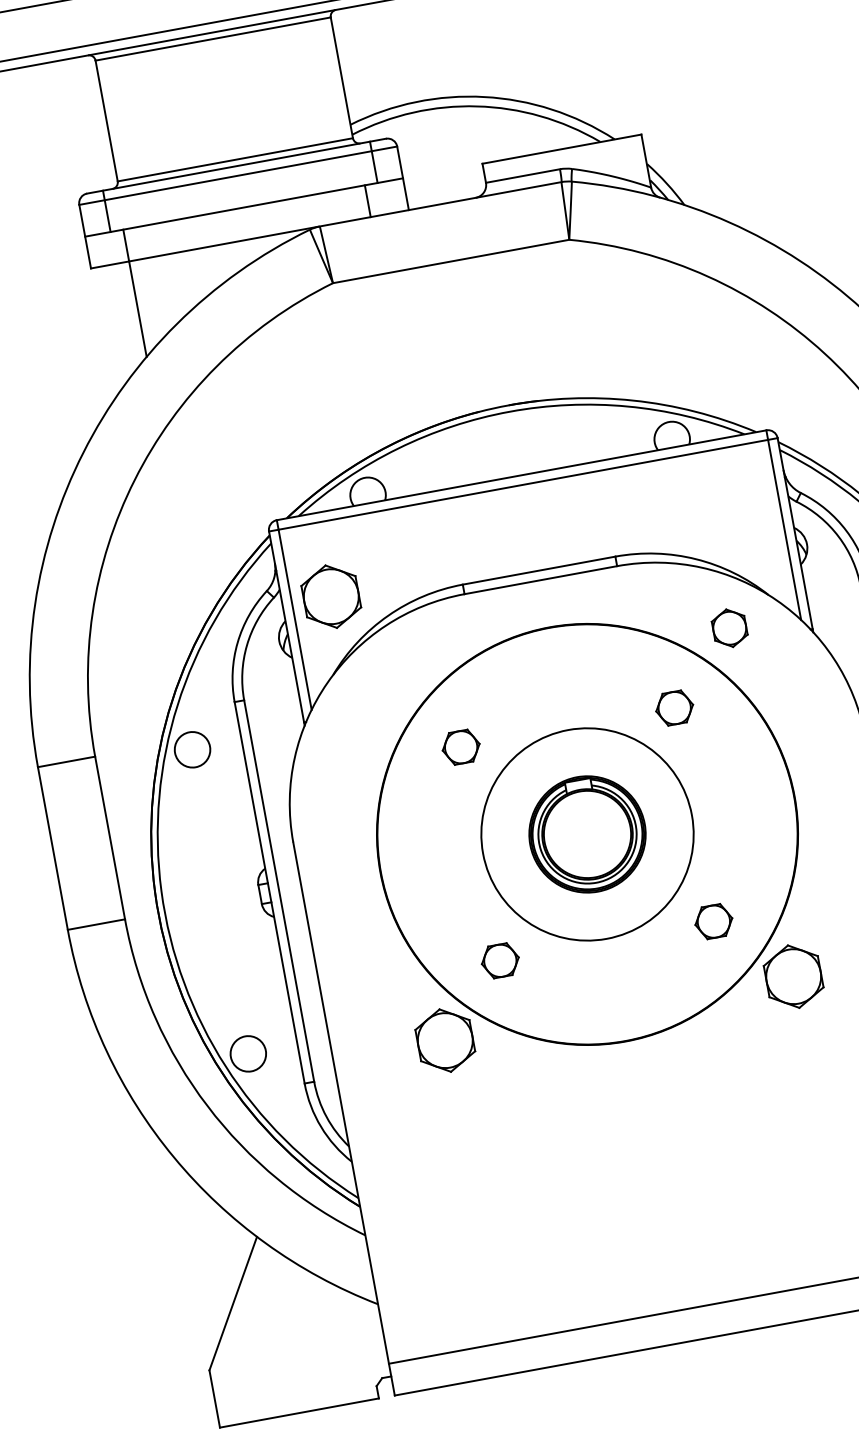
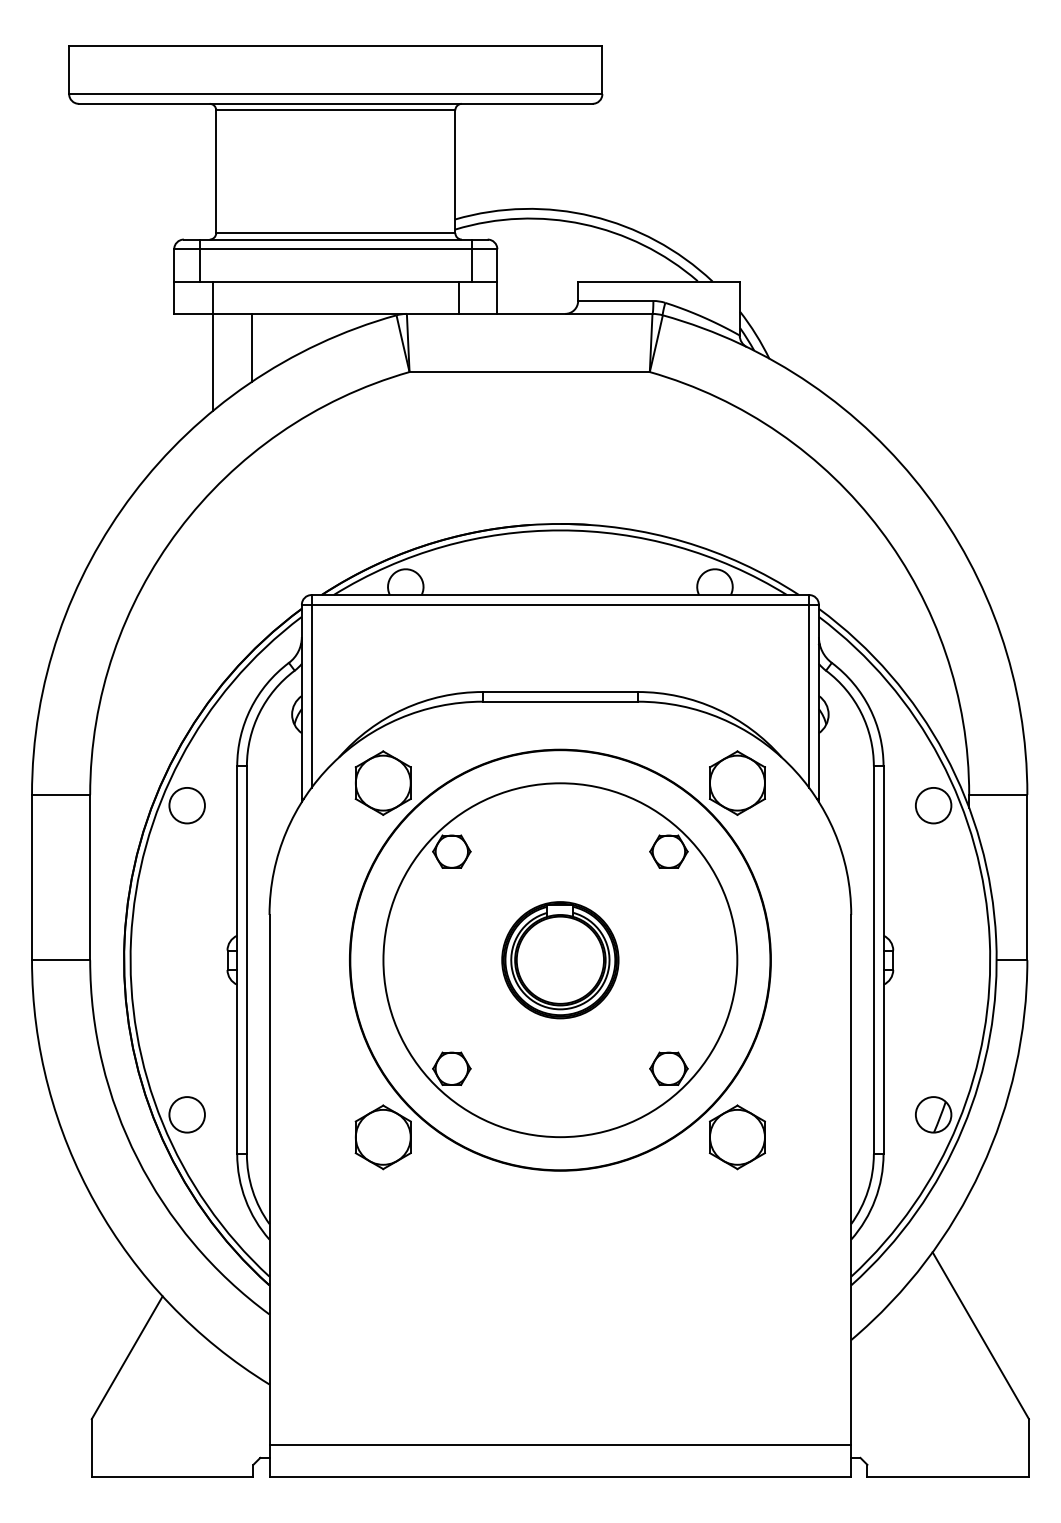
line: (173, 287) -> (251, 347), added
part: (330, 596) -> (382, 782), moved
part: (729, 627) -> (737, 782), size x1.67
circle: (587, 834) -> (560, 960), size x1.67

